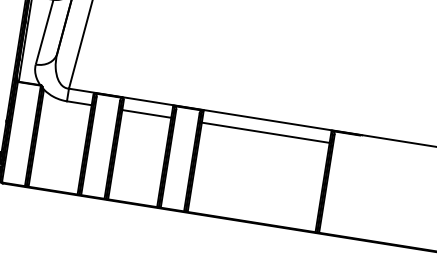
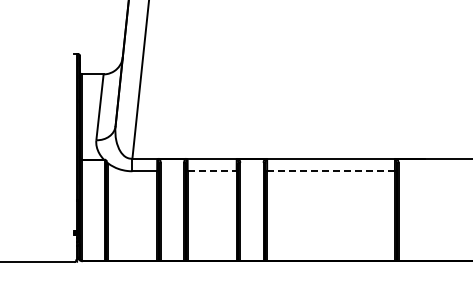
line: (147, 114) -> (212, 171), solid -> dashed
line: (266, 133) -> (331, 171), solid -> dashed

